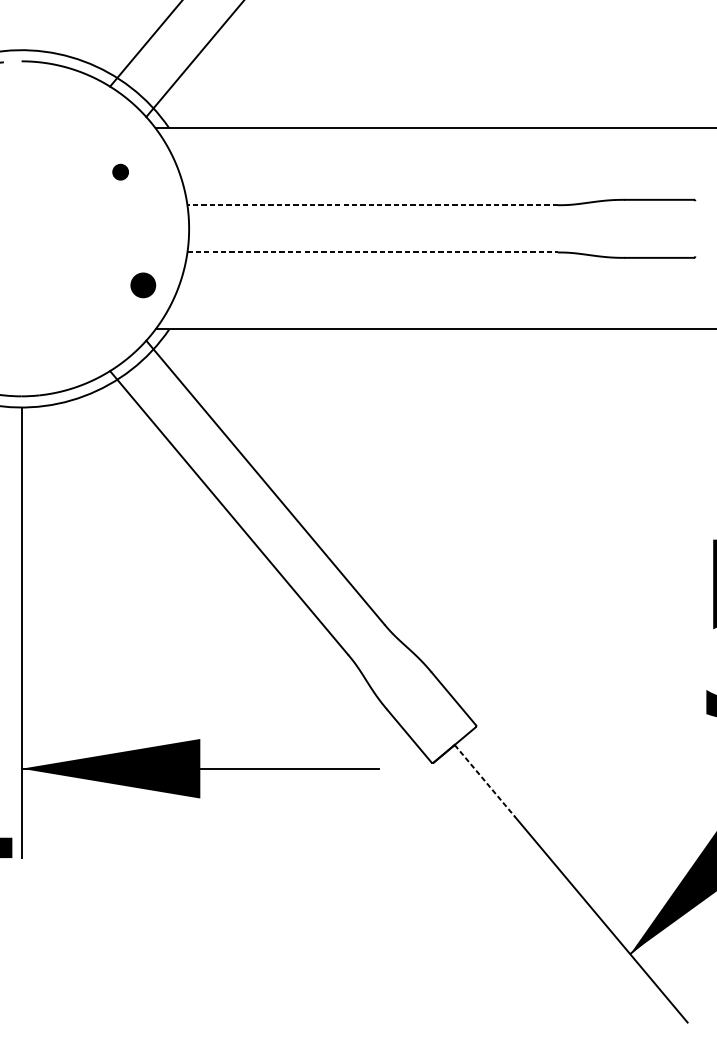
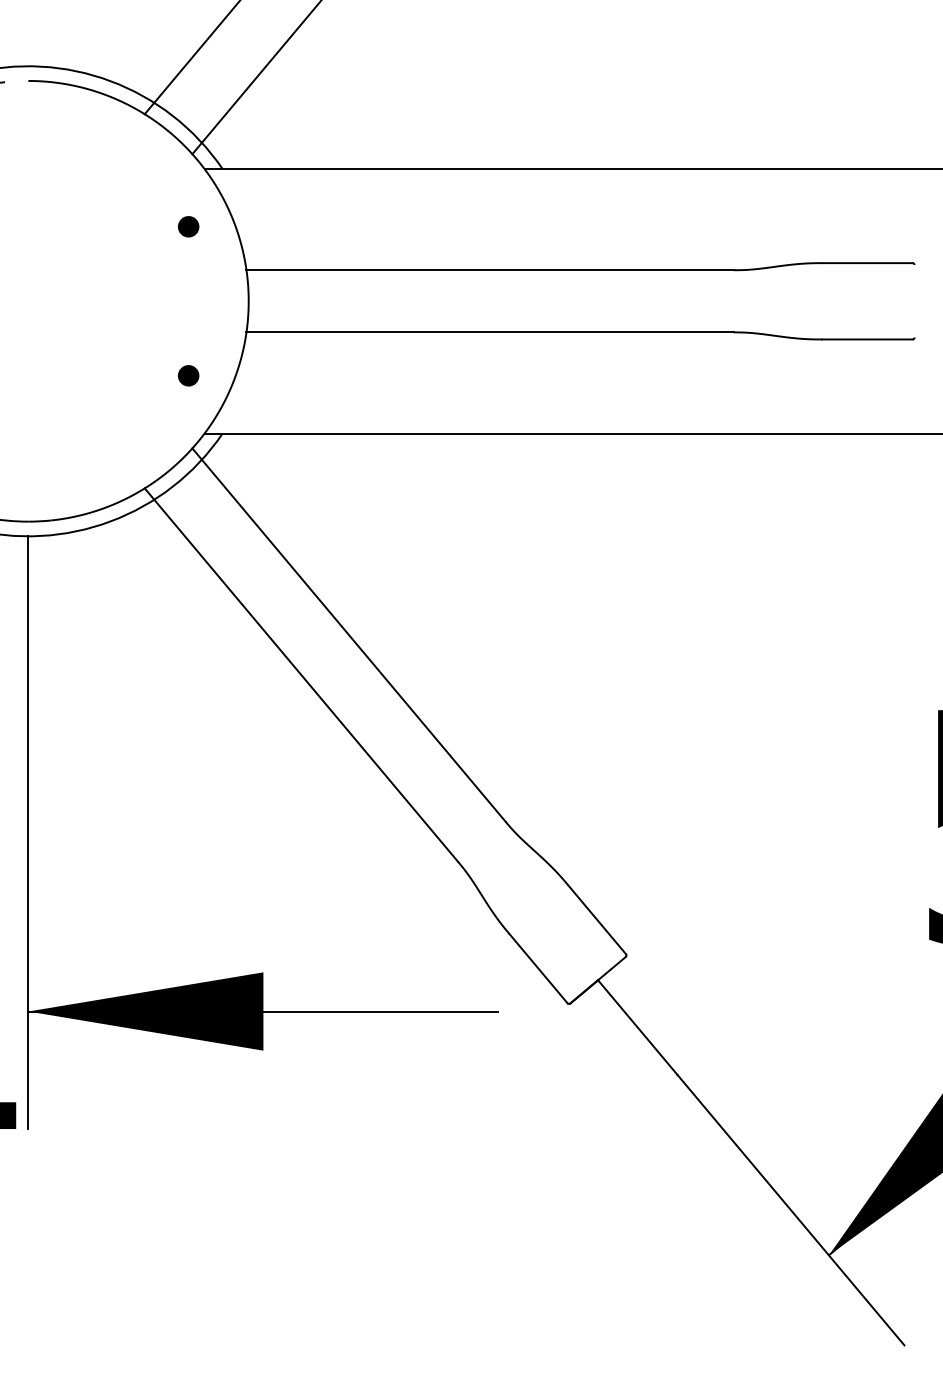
part: (120, 171) -> (188, 226), moved
line: (372, 205) -> (490, 270), dashed -> solid
line: (372, 252) -> (490, 332), dashed -> solid
part: (143, 285) -> (188, 375), size x0.62
line: (484, 780) -> (637, 1027), dashed -> solid

